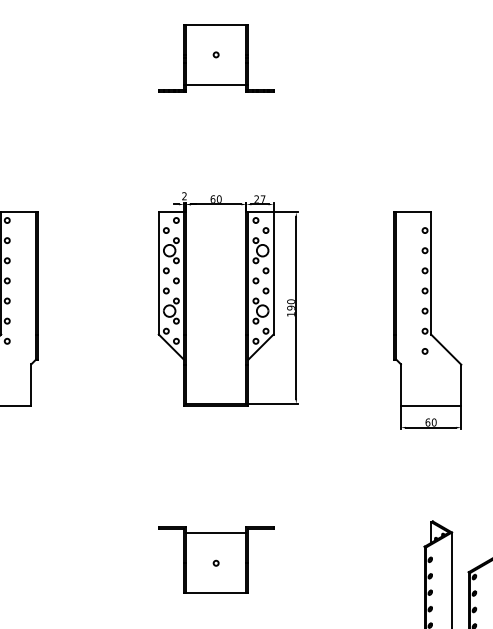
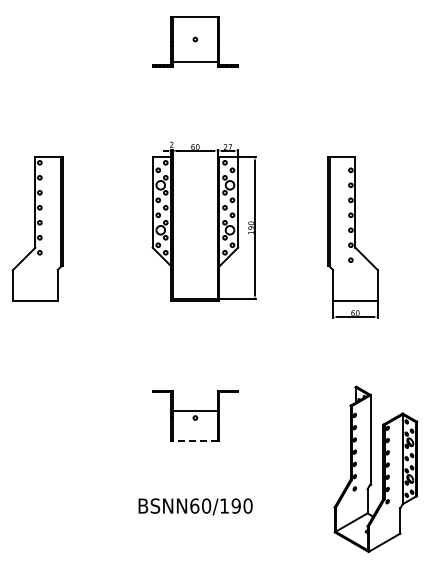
line: (214, 533) -> (194, 410), moved
line: (214, 593) -> (194, 440), solid -> dashed

